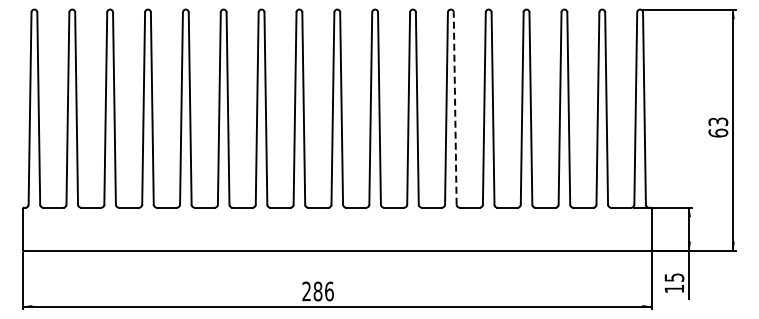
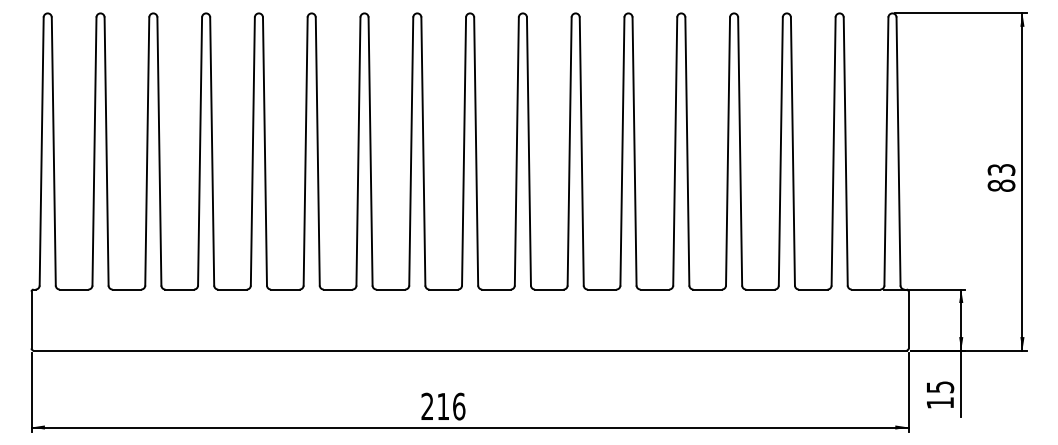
line: (455, 108) -> (634, 151), dashed -> solid
text: (718, 132) -> (1001, 184), 63 -> 83
text: (317, 291) -> (442, 406), 286 -> 216

